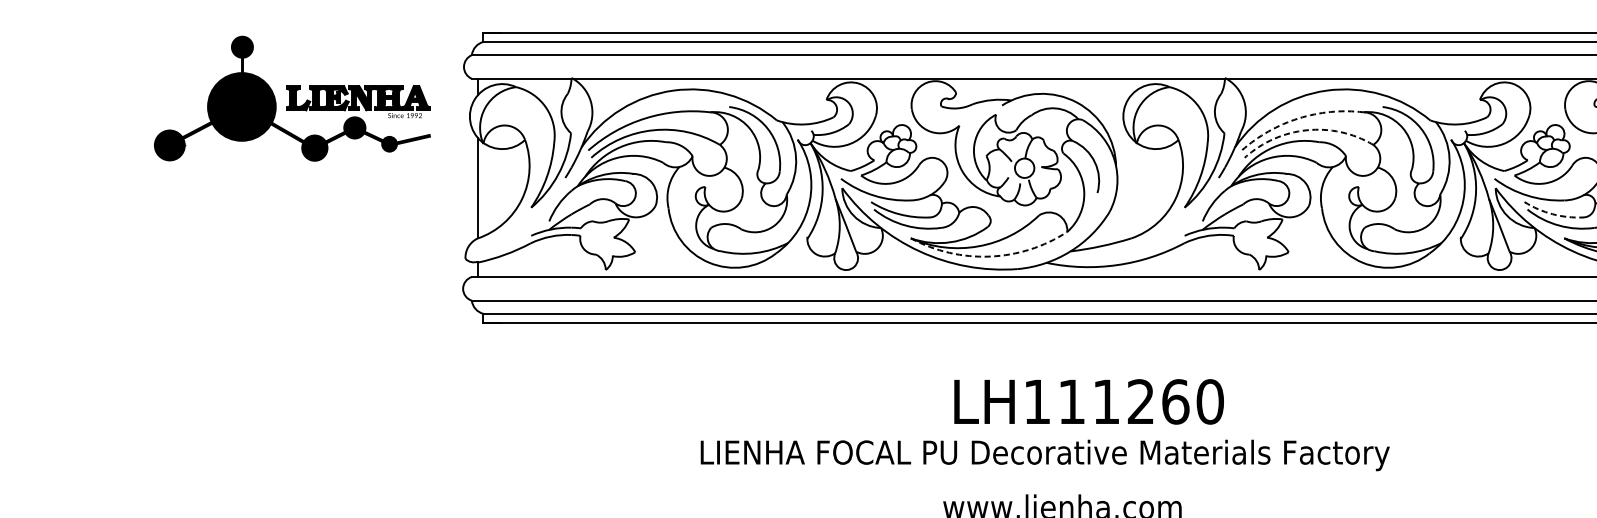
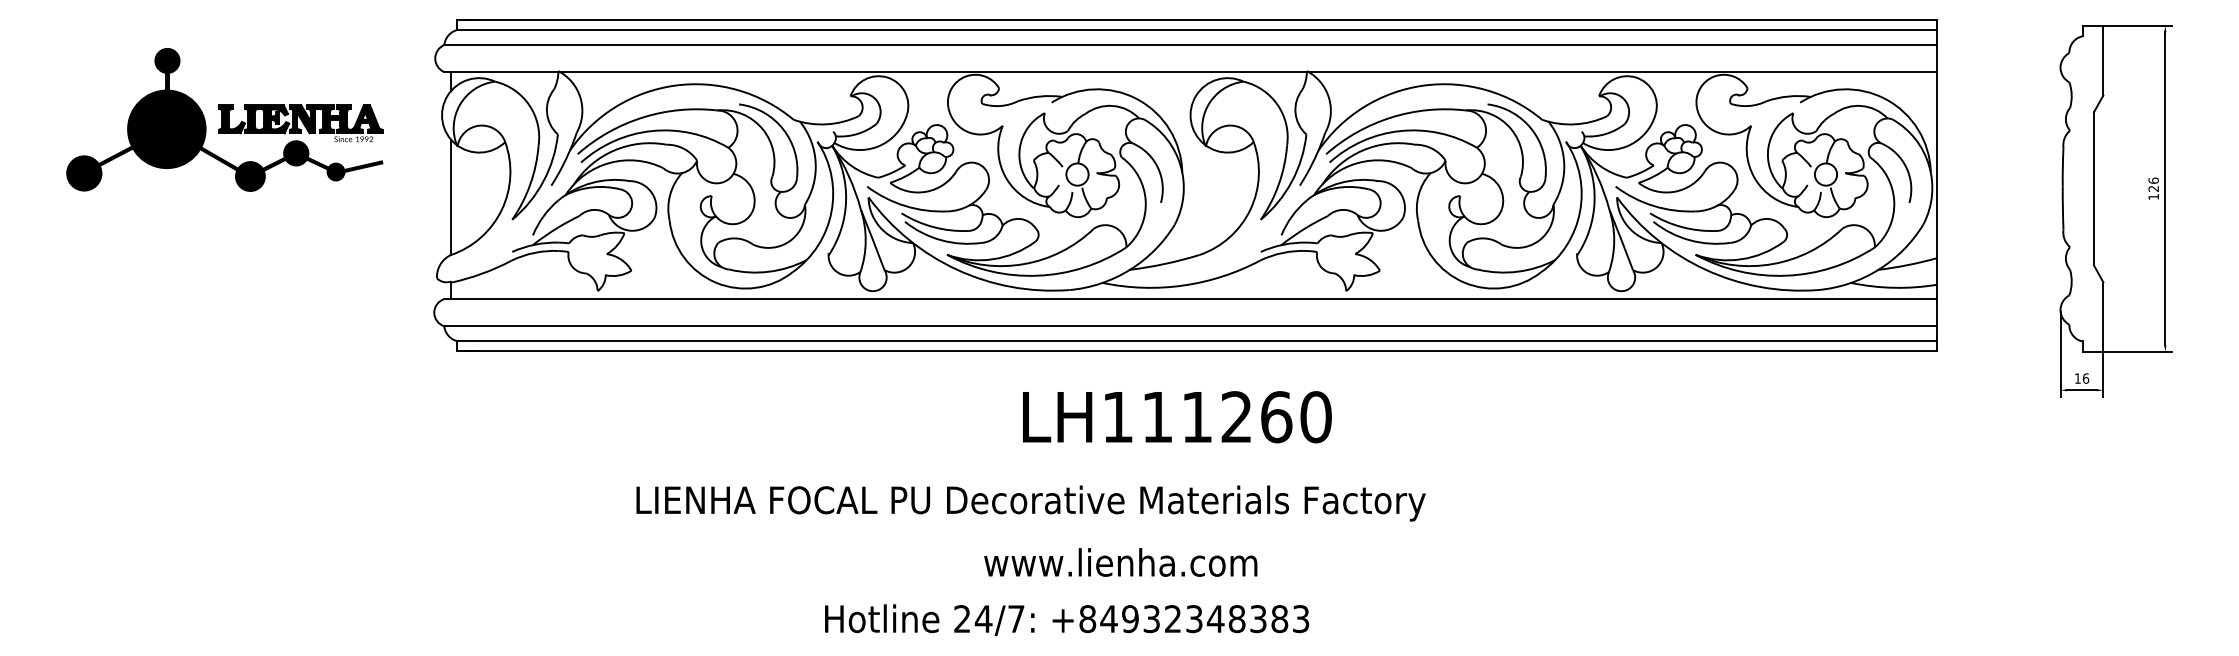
part: (292, 98) -> (224, 119), moved
arc: (1298, 118) -> (1391, 117), dashed -> solid
arc: (1306, 130) -> (1400, 131), dashed -> solid
arc: (1552, 214) -> (1682, 227), dashed -> solid
arc: (989, 256) -> (1037, 275), dashed -> solid
text: (1089, 402) -> (1177, 417), moved
text: (1044, 455) -> (1030, 503), moved

